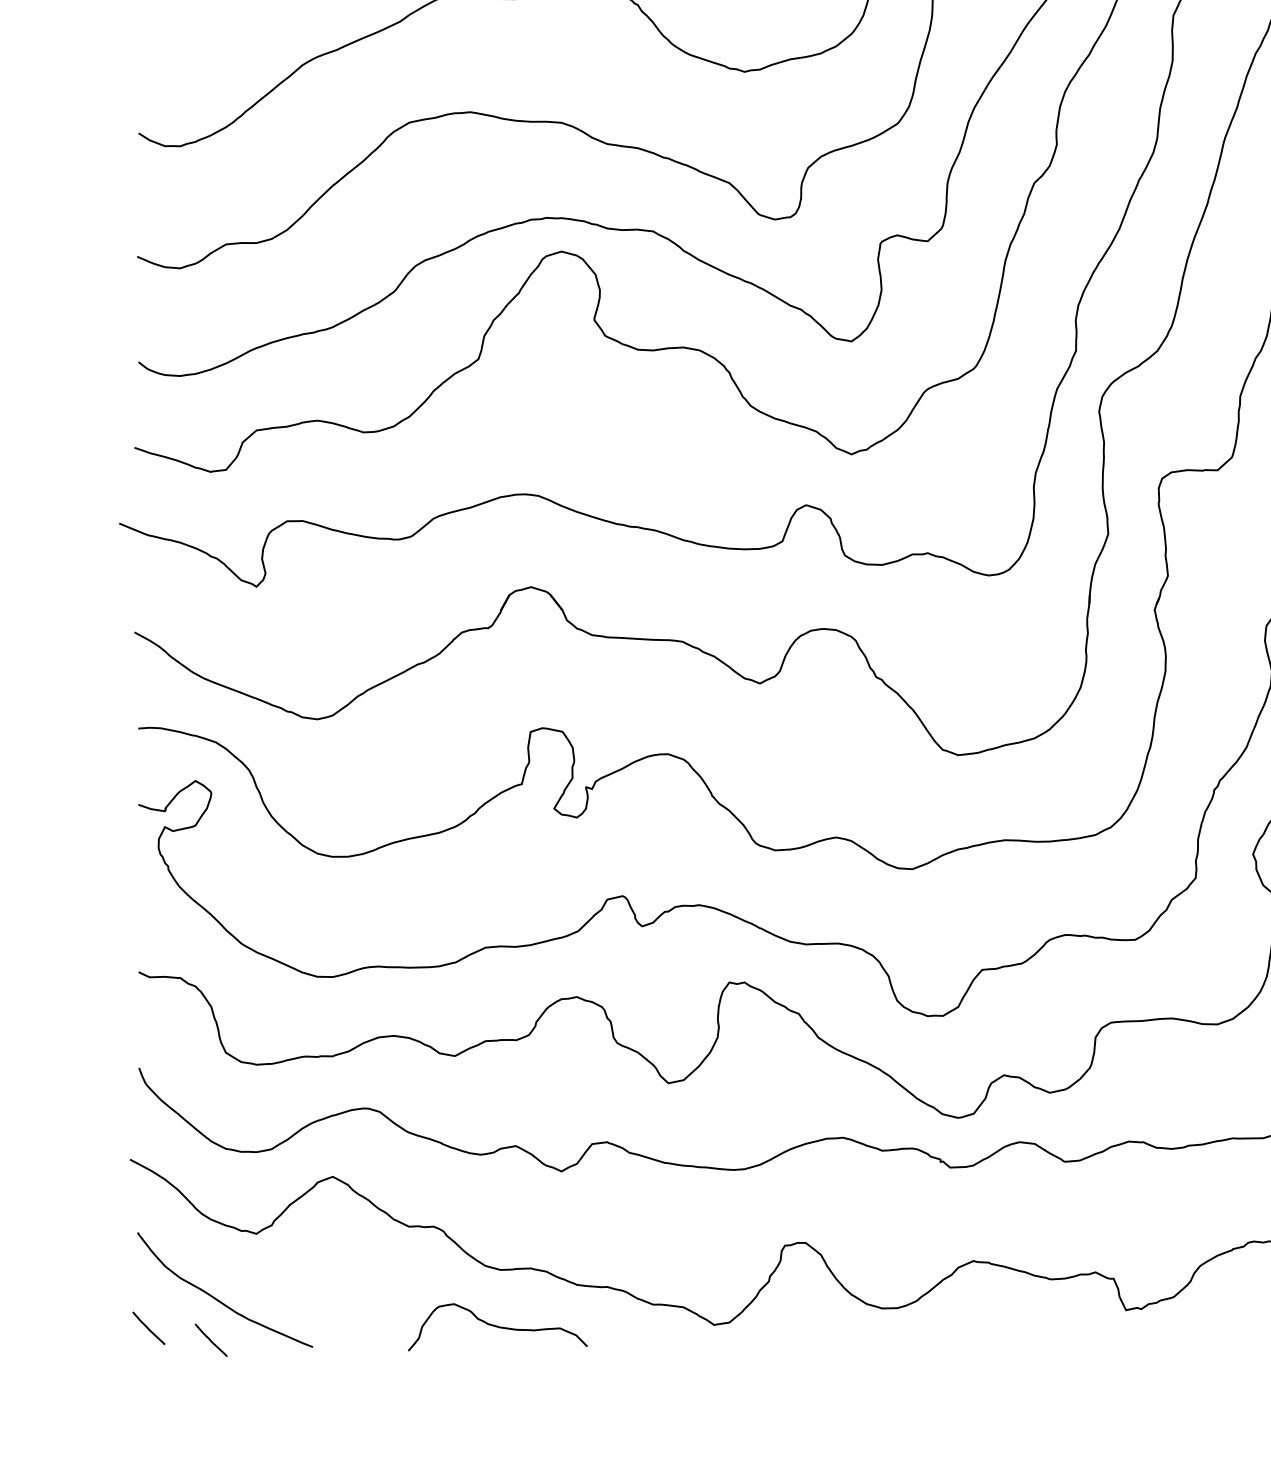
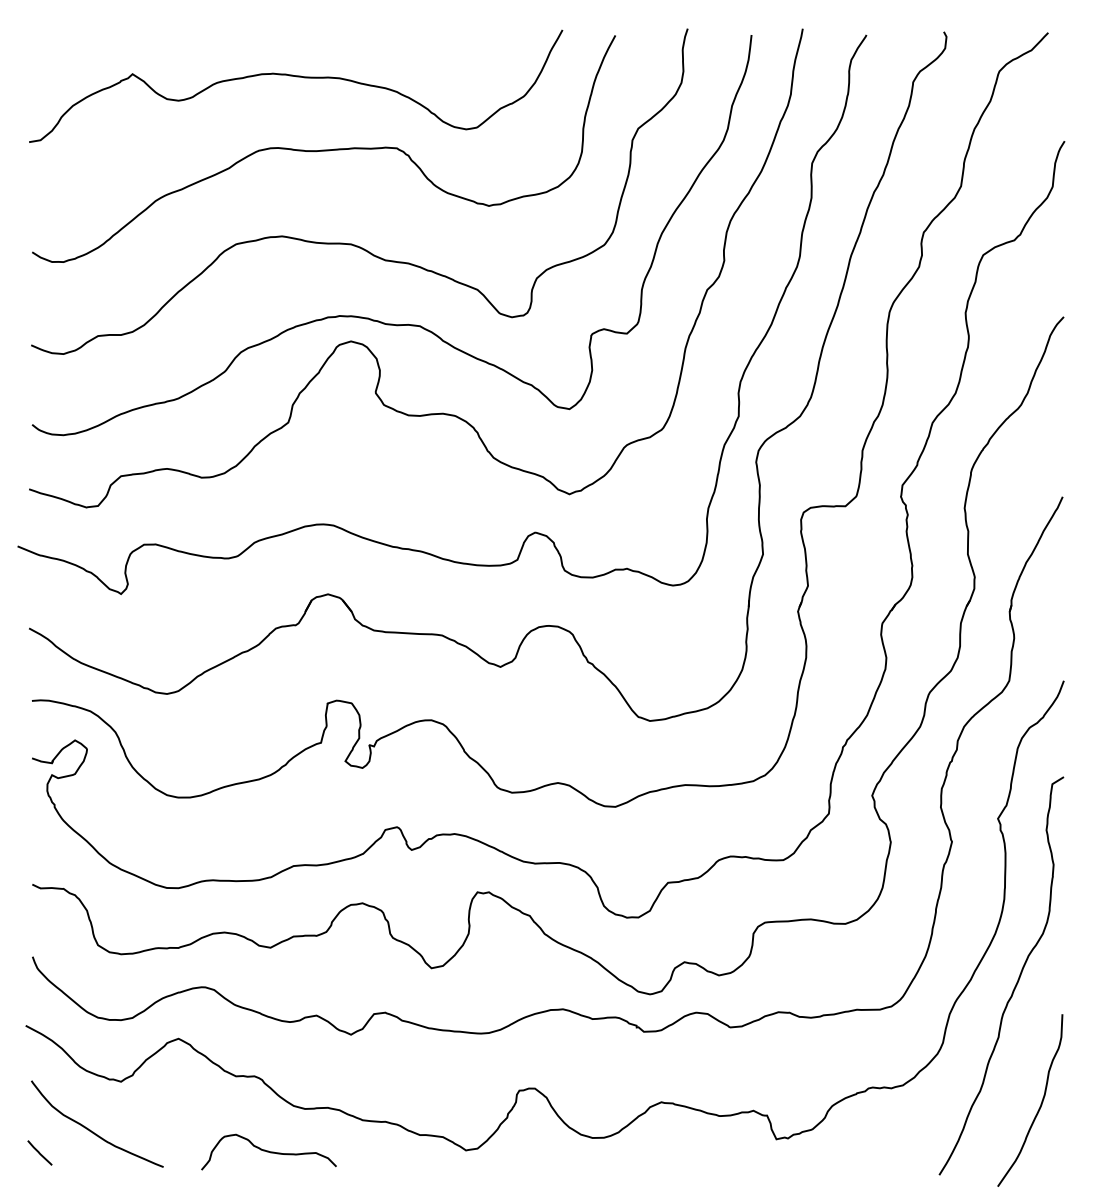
curve: (497, 1326) -> (268, 1151), moved
line: (210, 1339) -> (86, 1161), removed

